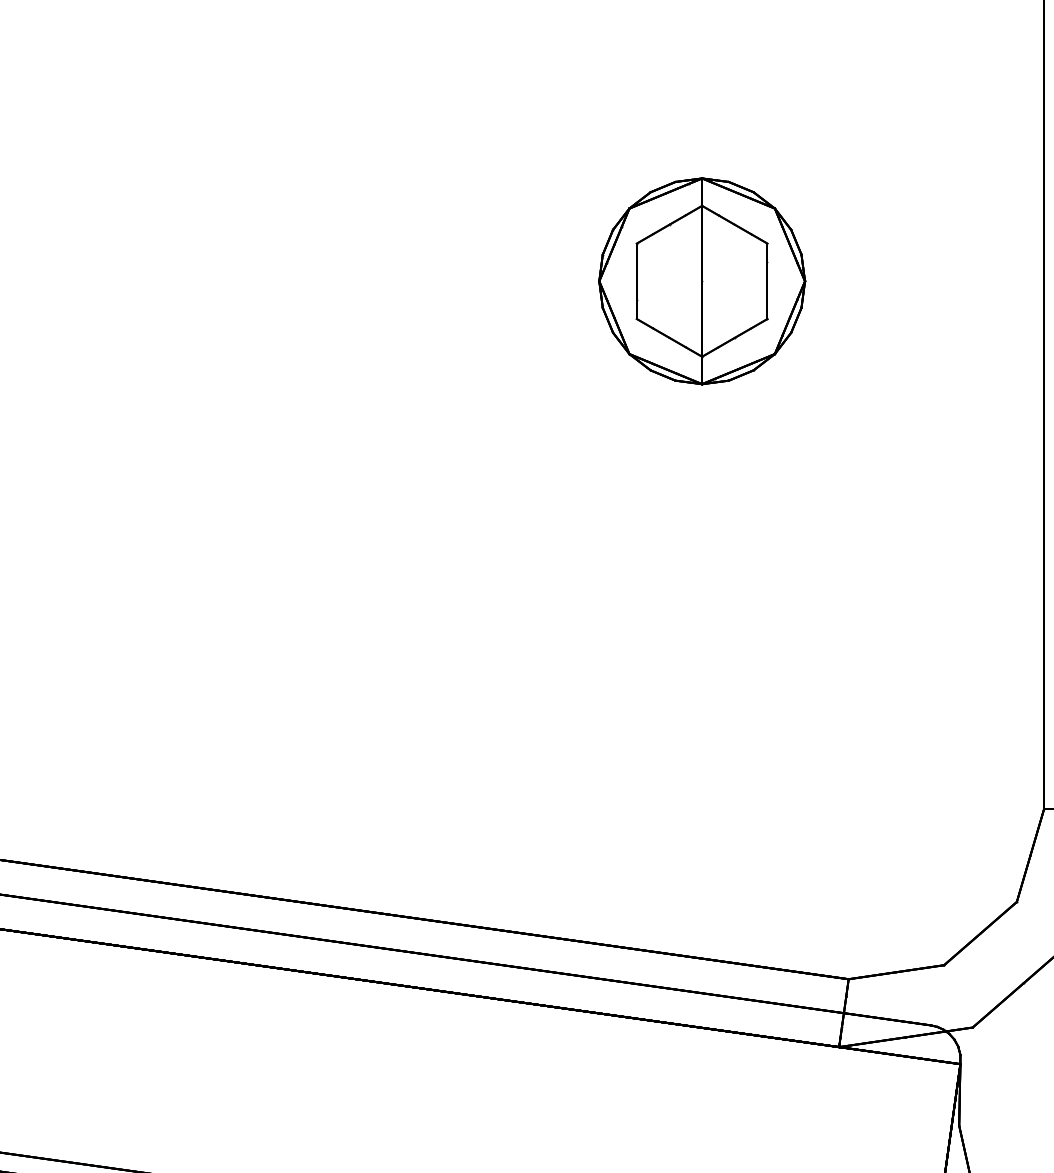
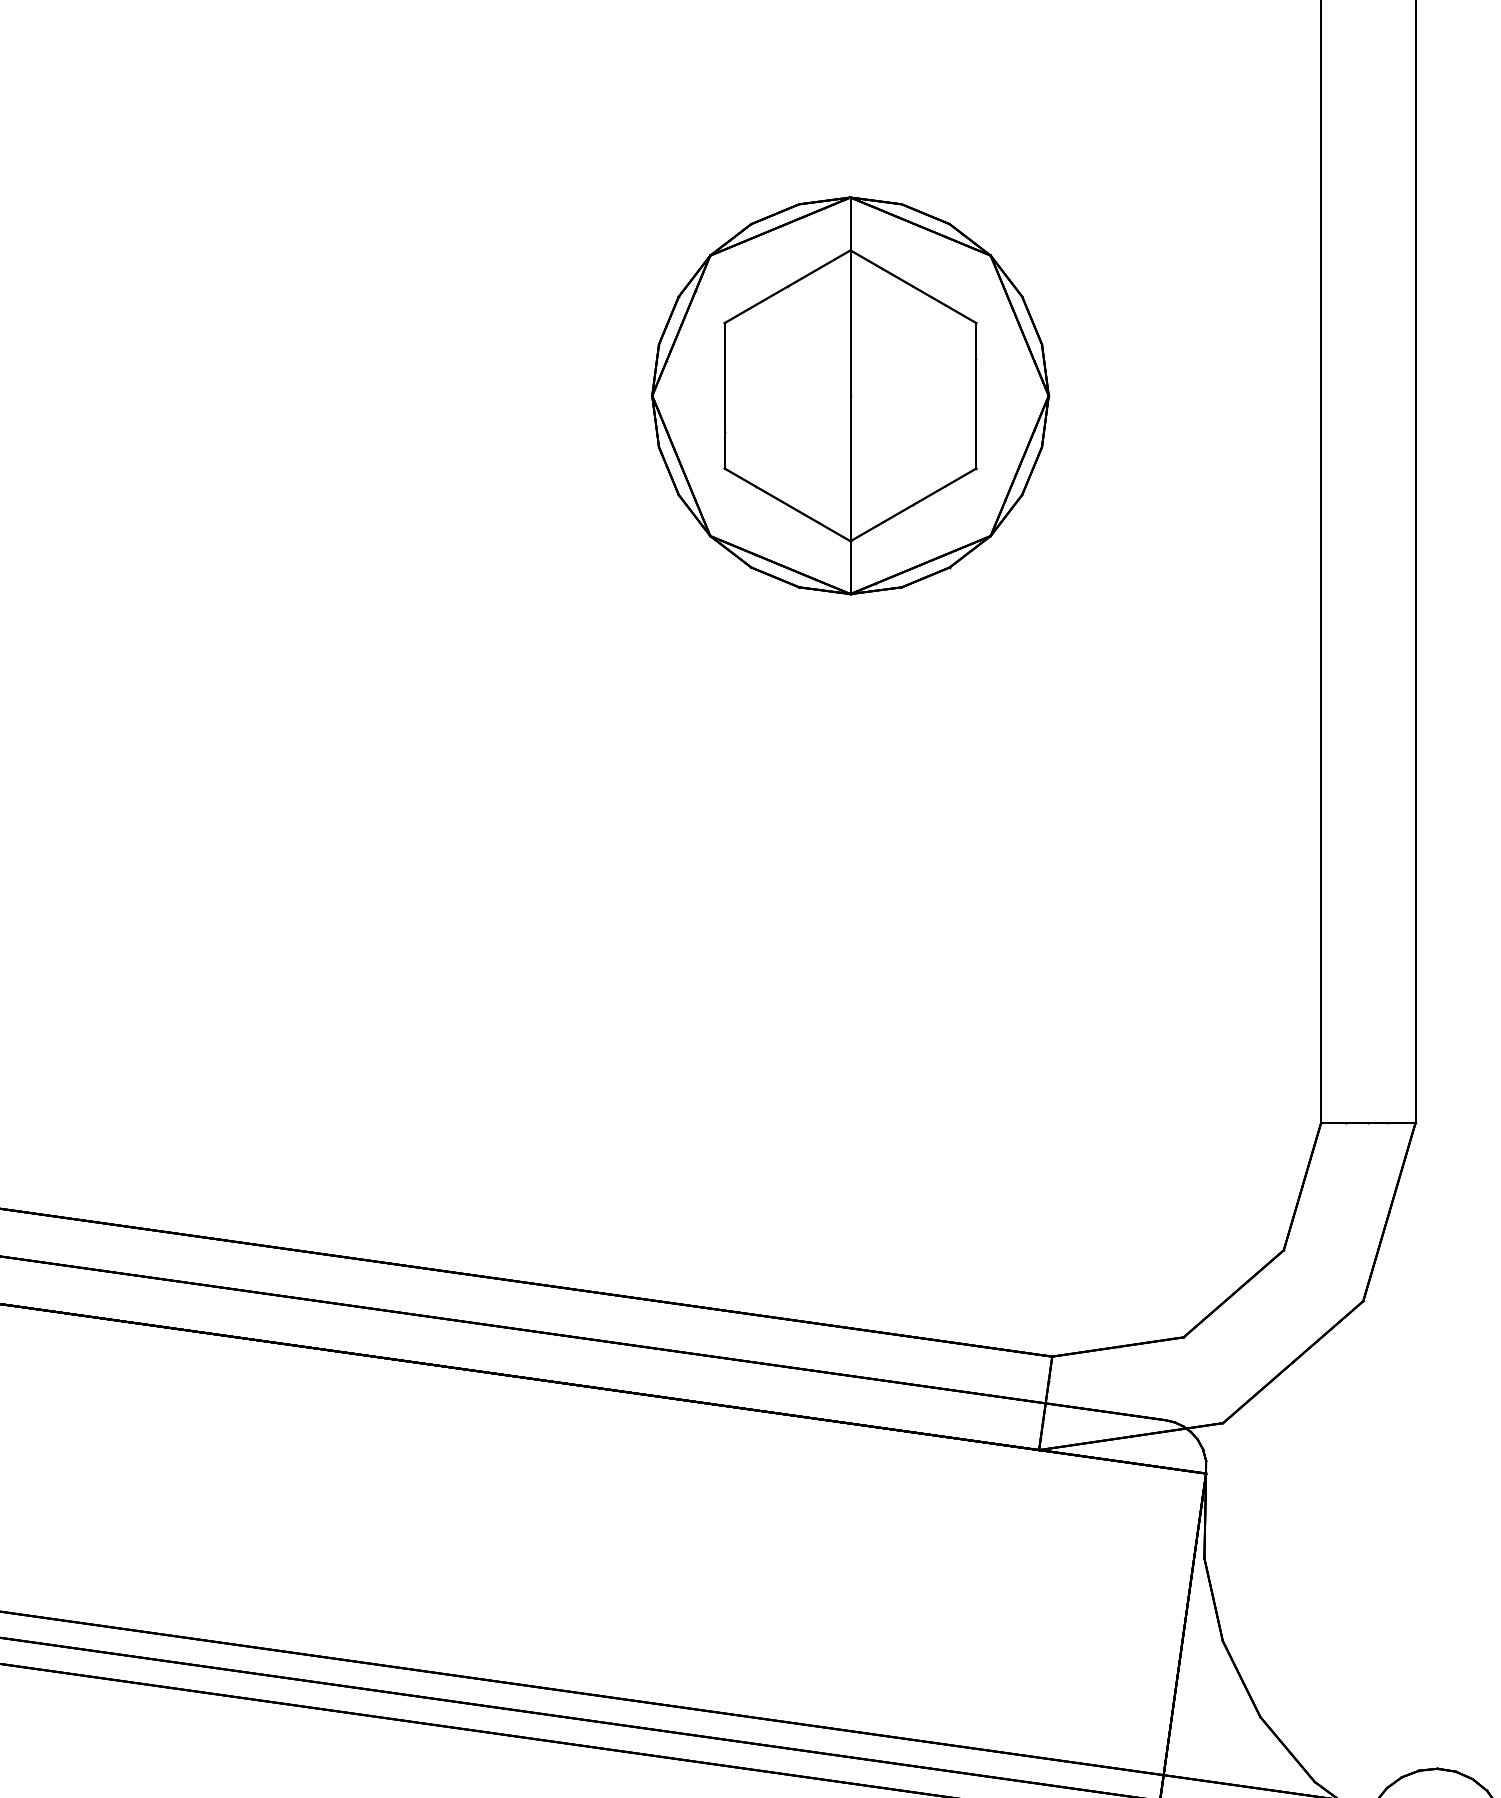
part: (702, 281) -> (850, 395), size x1.4

